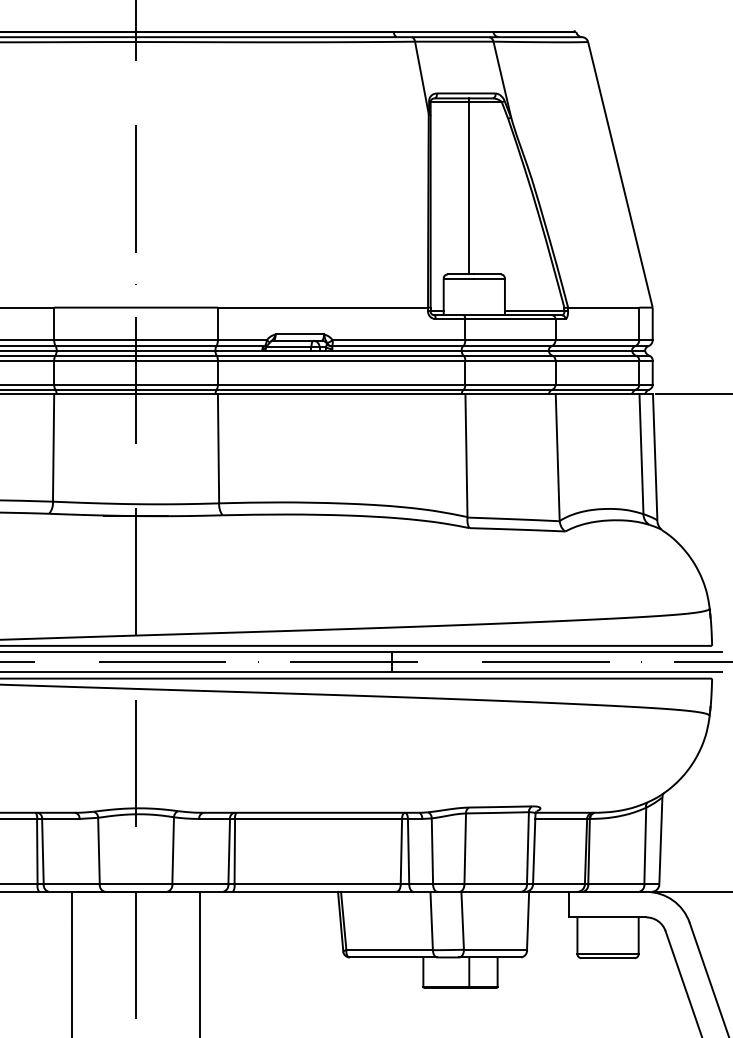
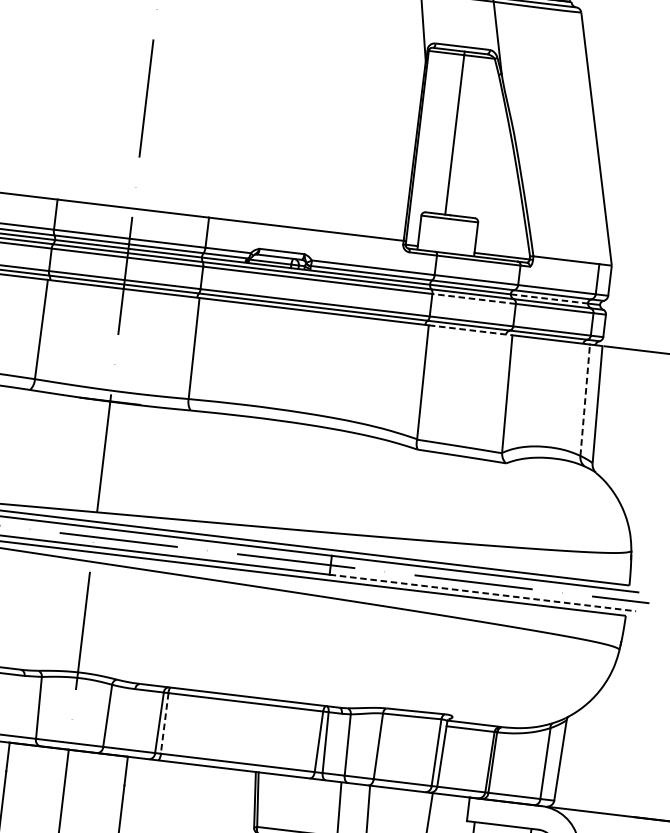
line: (590, 350) -> (549, 298), solid -> dashed
line: (509, 360) -> (473, 298), solid -> dashed
line: (511, 394) -> (471, 330), solid -> dashed
line: (641, 454) -> (585, 400), solid -> dashed
line: (557, 672) -> (483, 593), solid -> dashed
line: (234, 851) -> (164, 723), solid -> dashed

